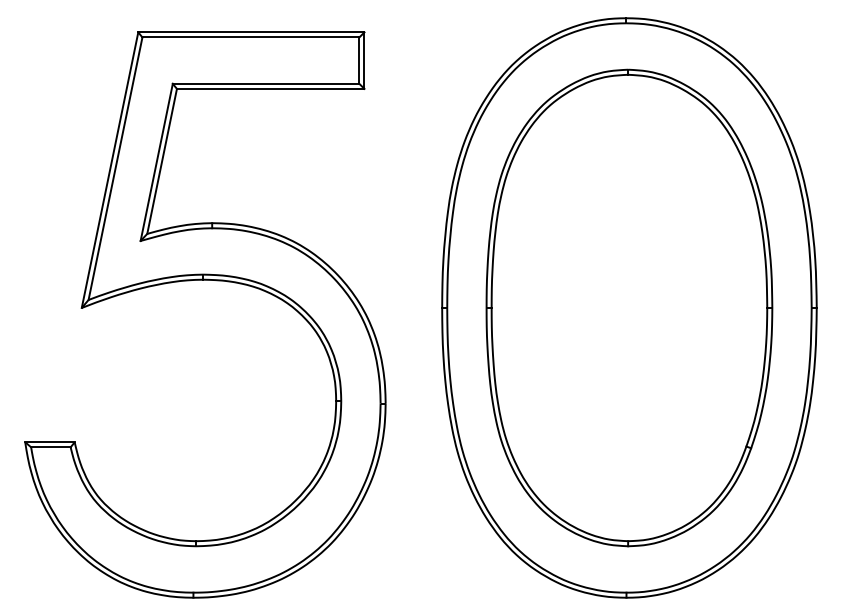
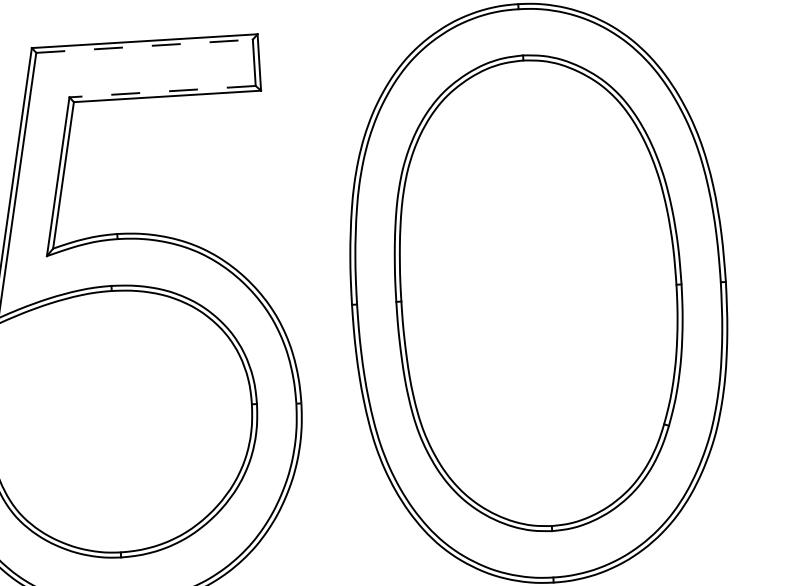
line: (251, 37) -> (145, 46), solid -> dashed
line: (265, 83) -> (161, 91), solid -> dashed

